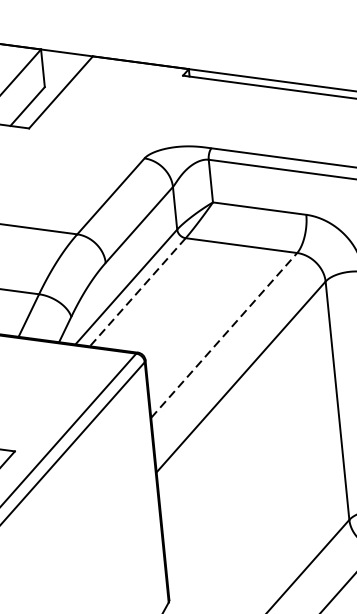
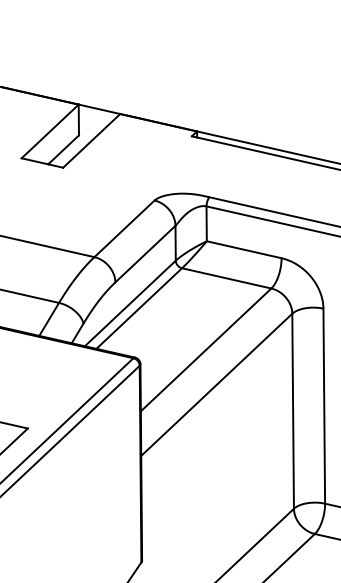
line: (138, 292) -> (139, 308), dashed -> solid
line: (224, 334) -> (206, 349), dashed -> solid

